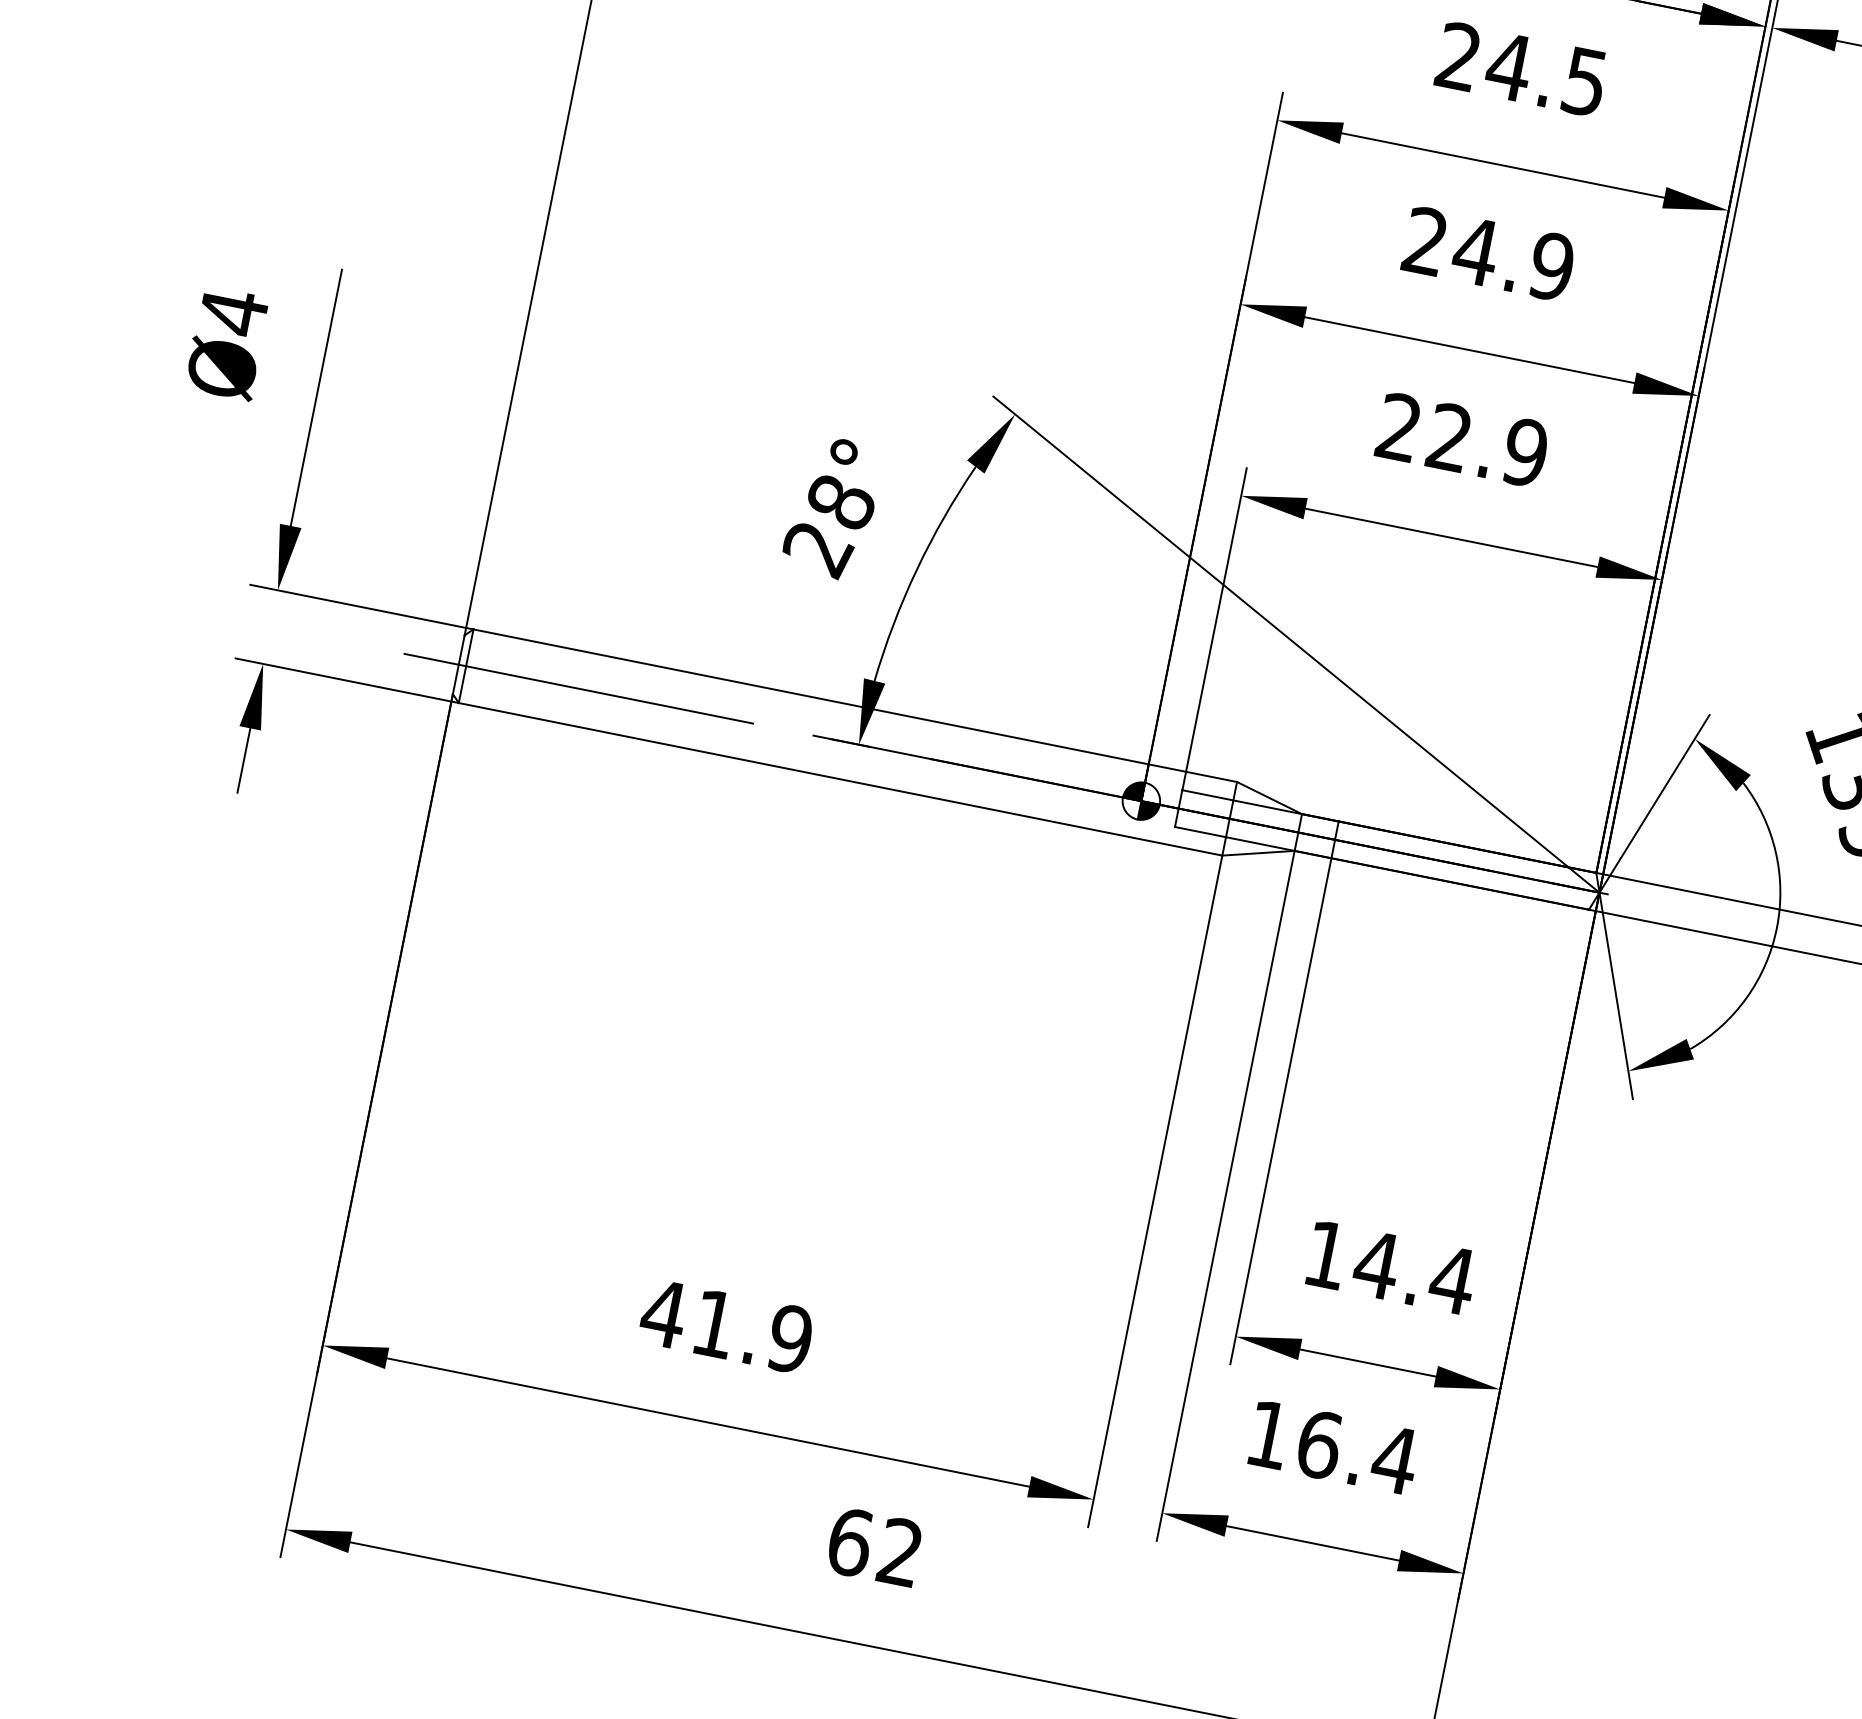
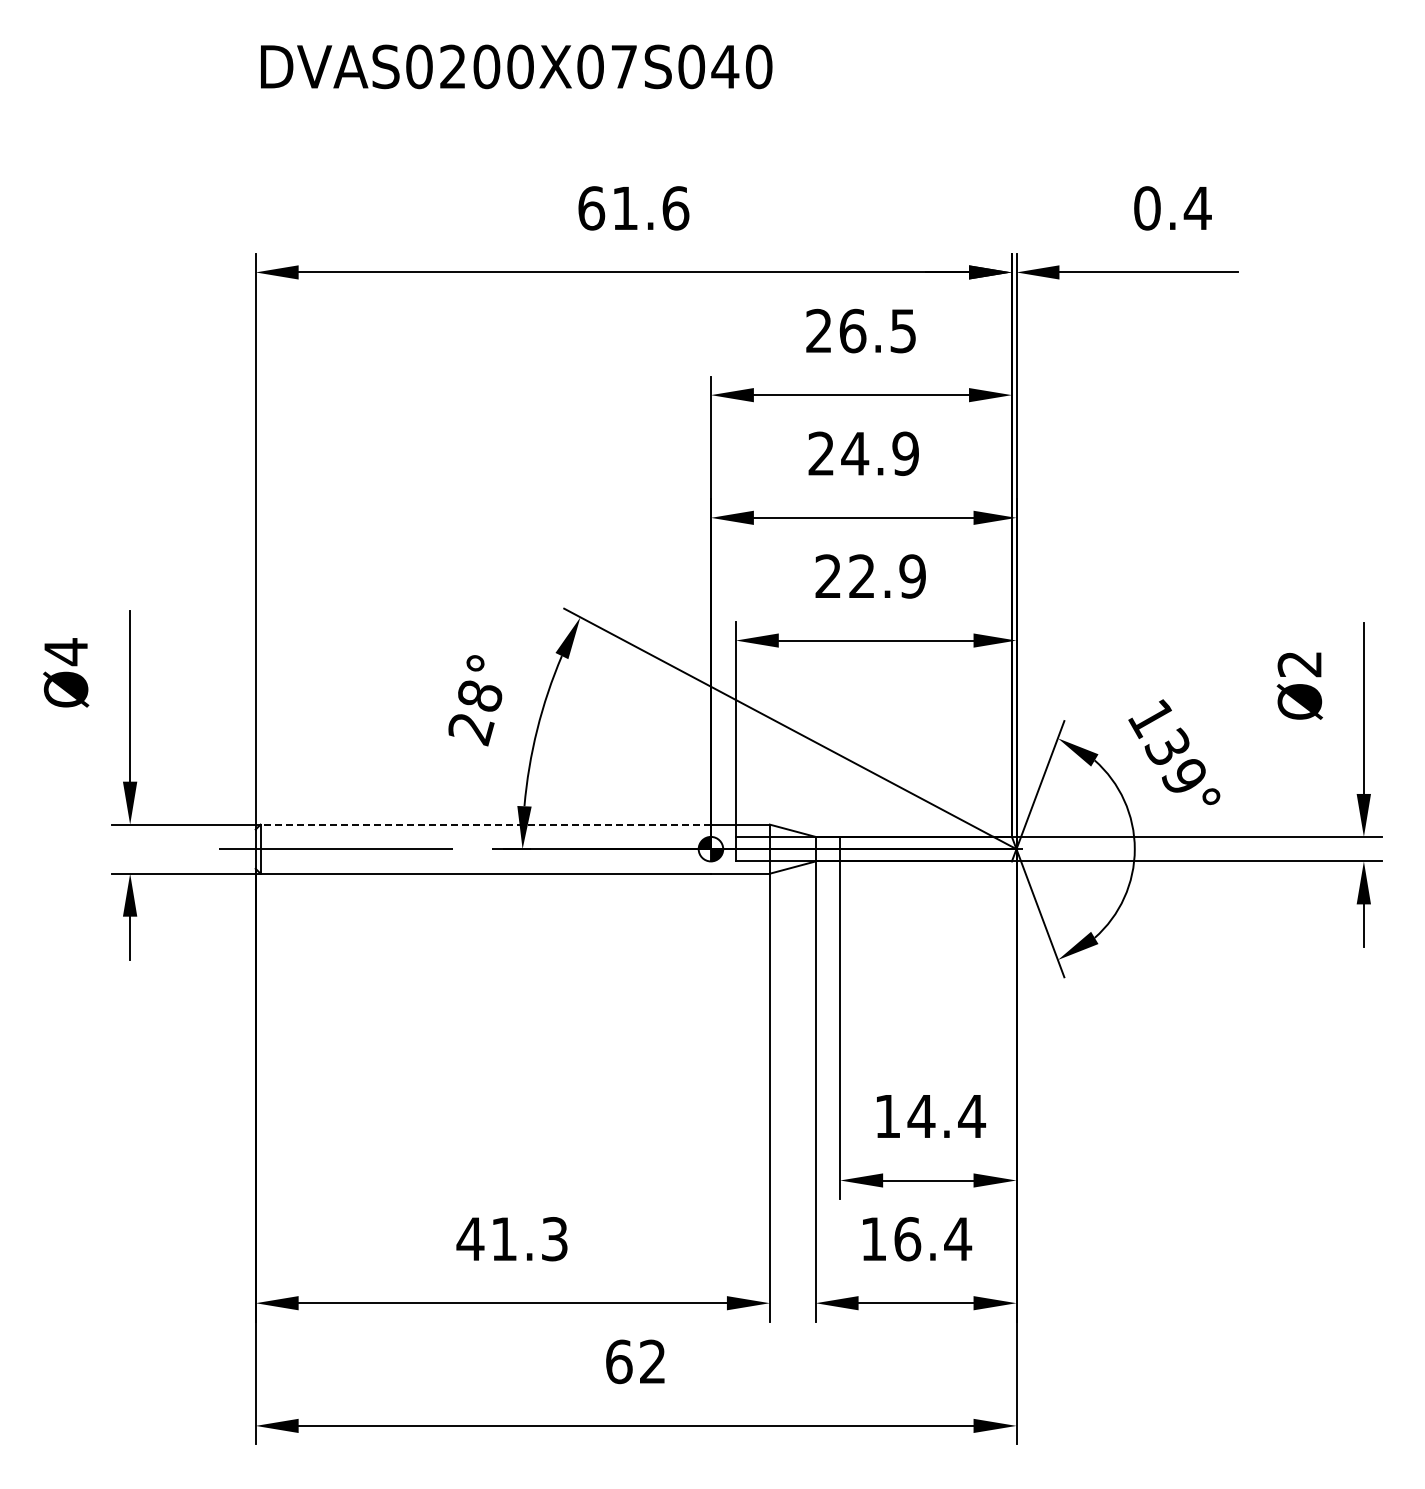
text: (1508, 65) -> (852, 330), 24.5 -> 26.5
line: (810, 696) -> (485, 824), solid -> dashed
text: (789, 1339) -> (554, 1239), 41.9 -> 41.3

